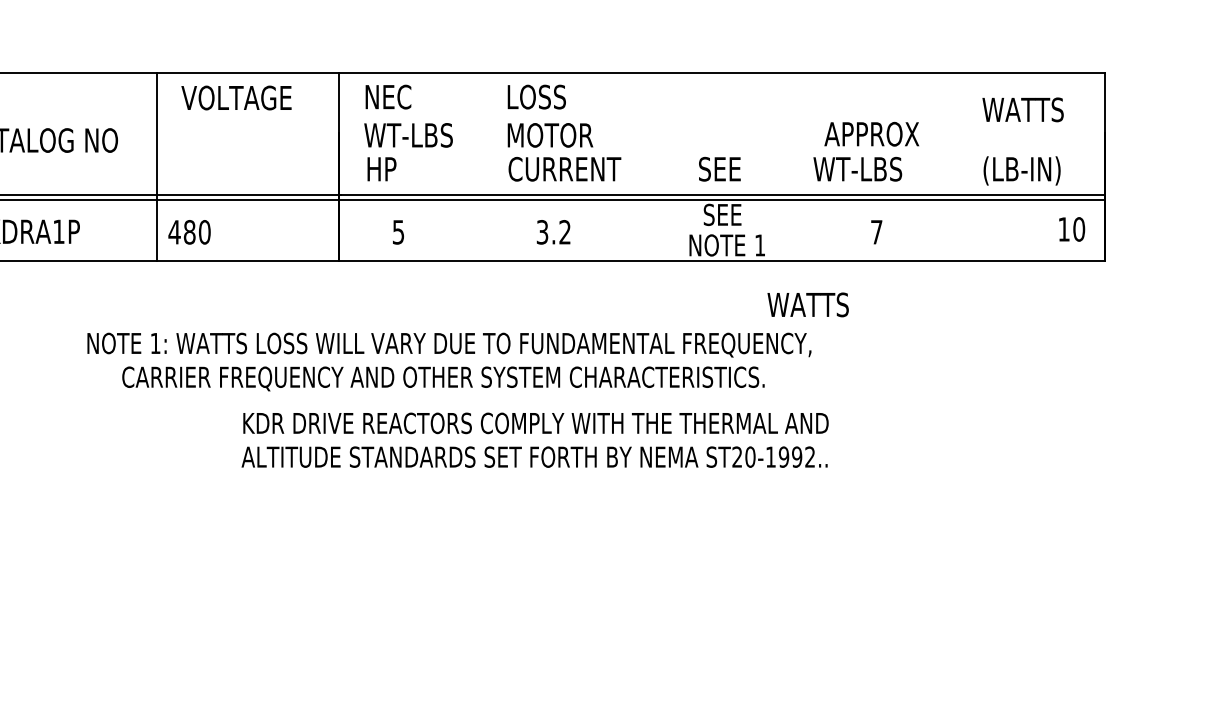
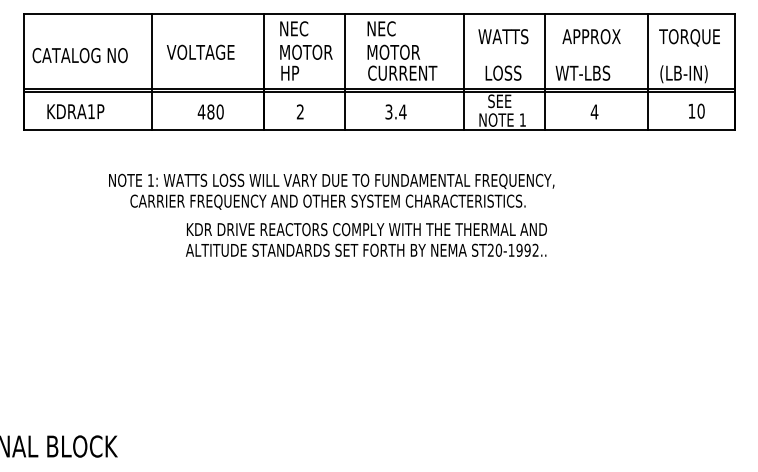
text: (236, 96) -> (200, 51), moved
text: (538, 96) -> (386, 28), LOSS -> NEC
text: (1030, 111) -> (689, 37), WATTS -> TORQUE
text: (408, 133) -> (306, 51), WT-LBS -> MOTOR
text: (871, 133) -> (591, 36), moved
line: (471, 166) -> (345, 71), added
line: (665, 166) -> (464, 71), added
line: (796, 166) -> (545, 71), added
line: (962, 166) -> (647, 71), added
text: (728, 168) -> (503, 72), SEE -> LOSS
text: (1071, 228) -> (696, 110), moved
text: (189, 231) -> (210, 111), moved
text: (398, 231) -> (300, 111), 5 -> 2
text: (564, 231) -> (402, 111), 3.2 -> 3.4
text: (876, 231) -> (594, 111), 7 -> 4
text: (808, 304) -> (503, 36), moved
text: (535, 439) -> (366, 239), moved

